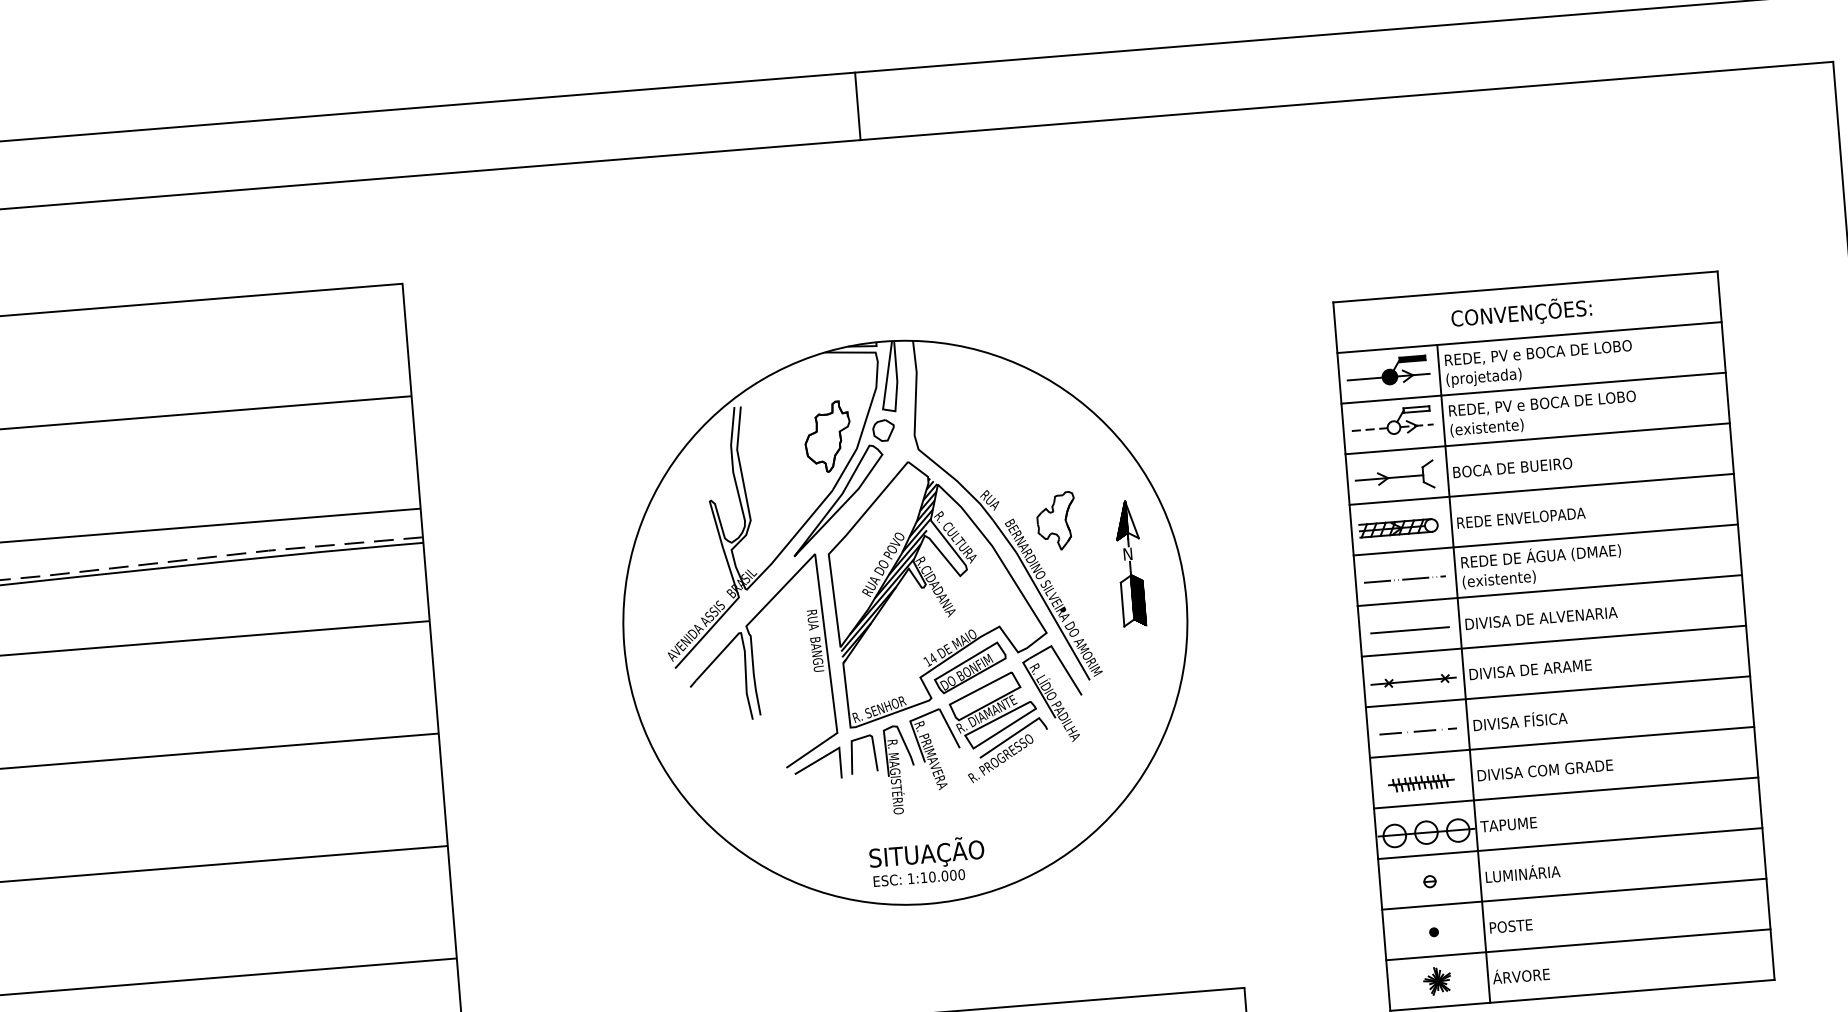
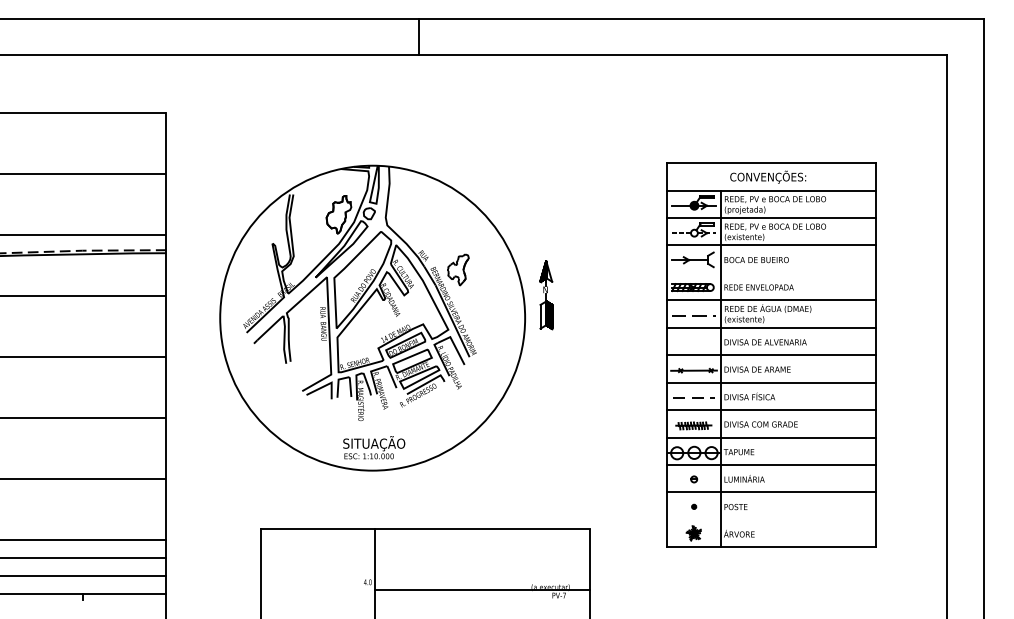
line: (1541, 488) -> (771, 272), removed
part: (904, 621) -> (372, 317), moved
line: (1410, 630) -> (694, 343), removed
line: (1578, 944) -> (771, 519), removed

